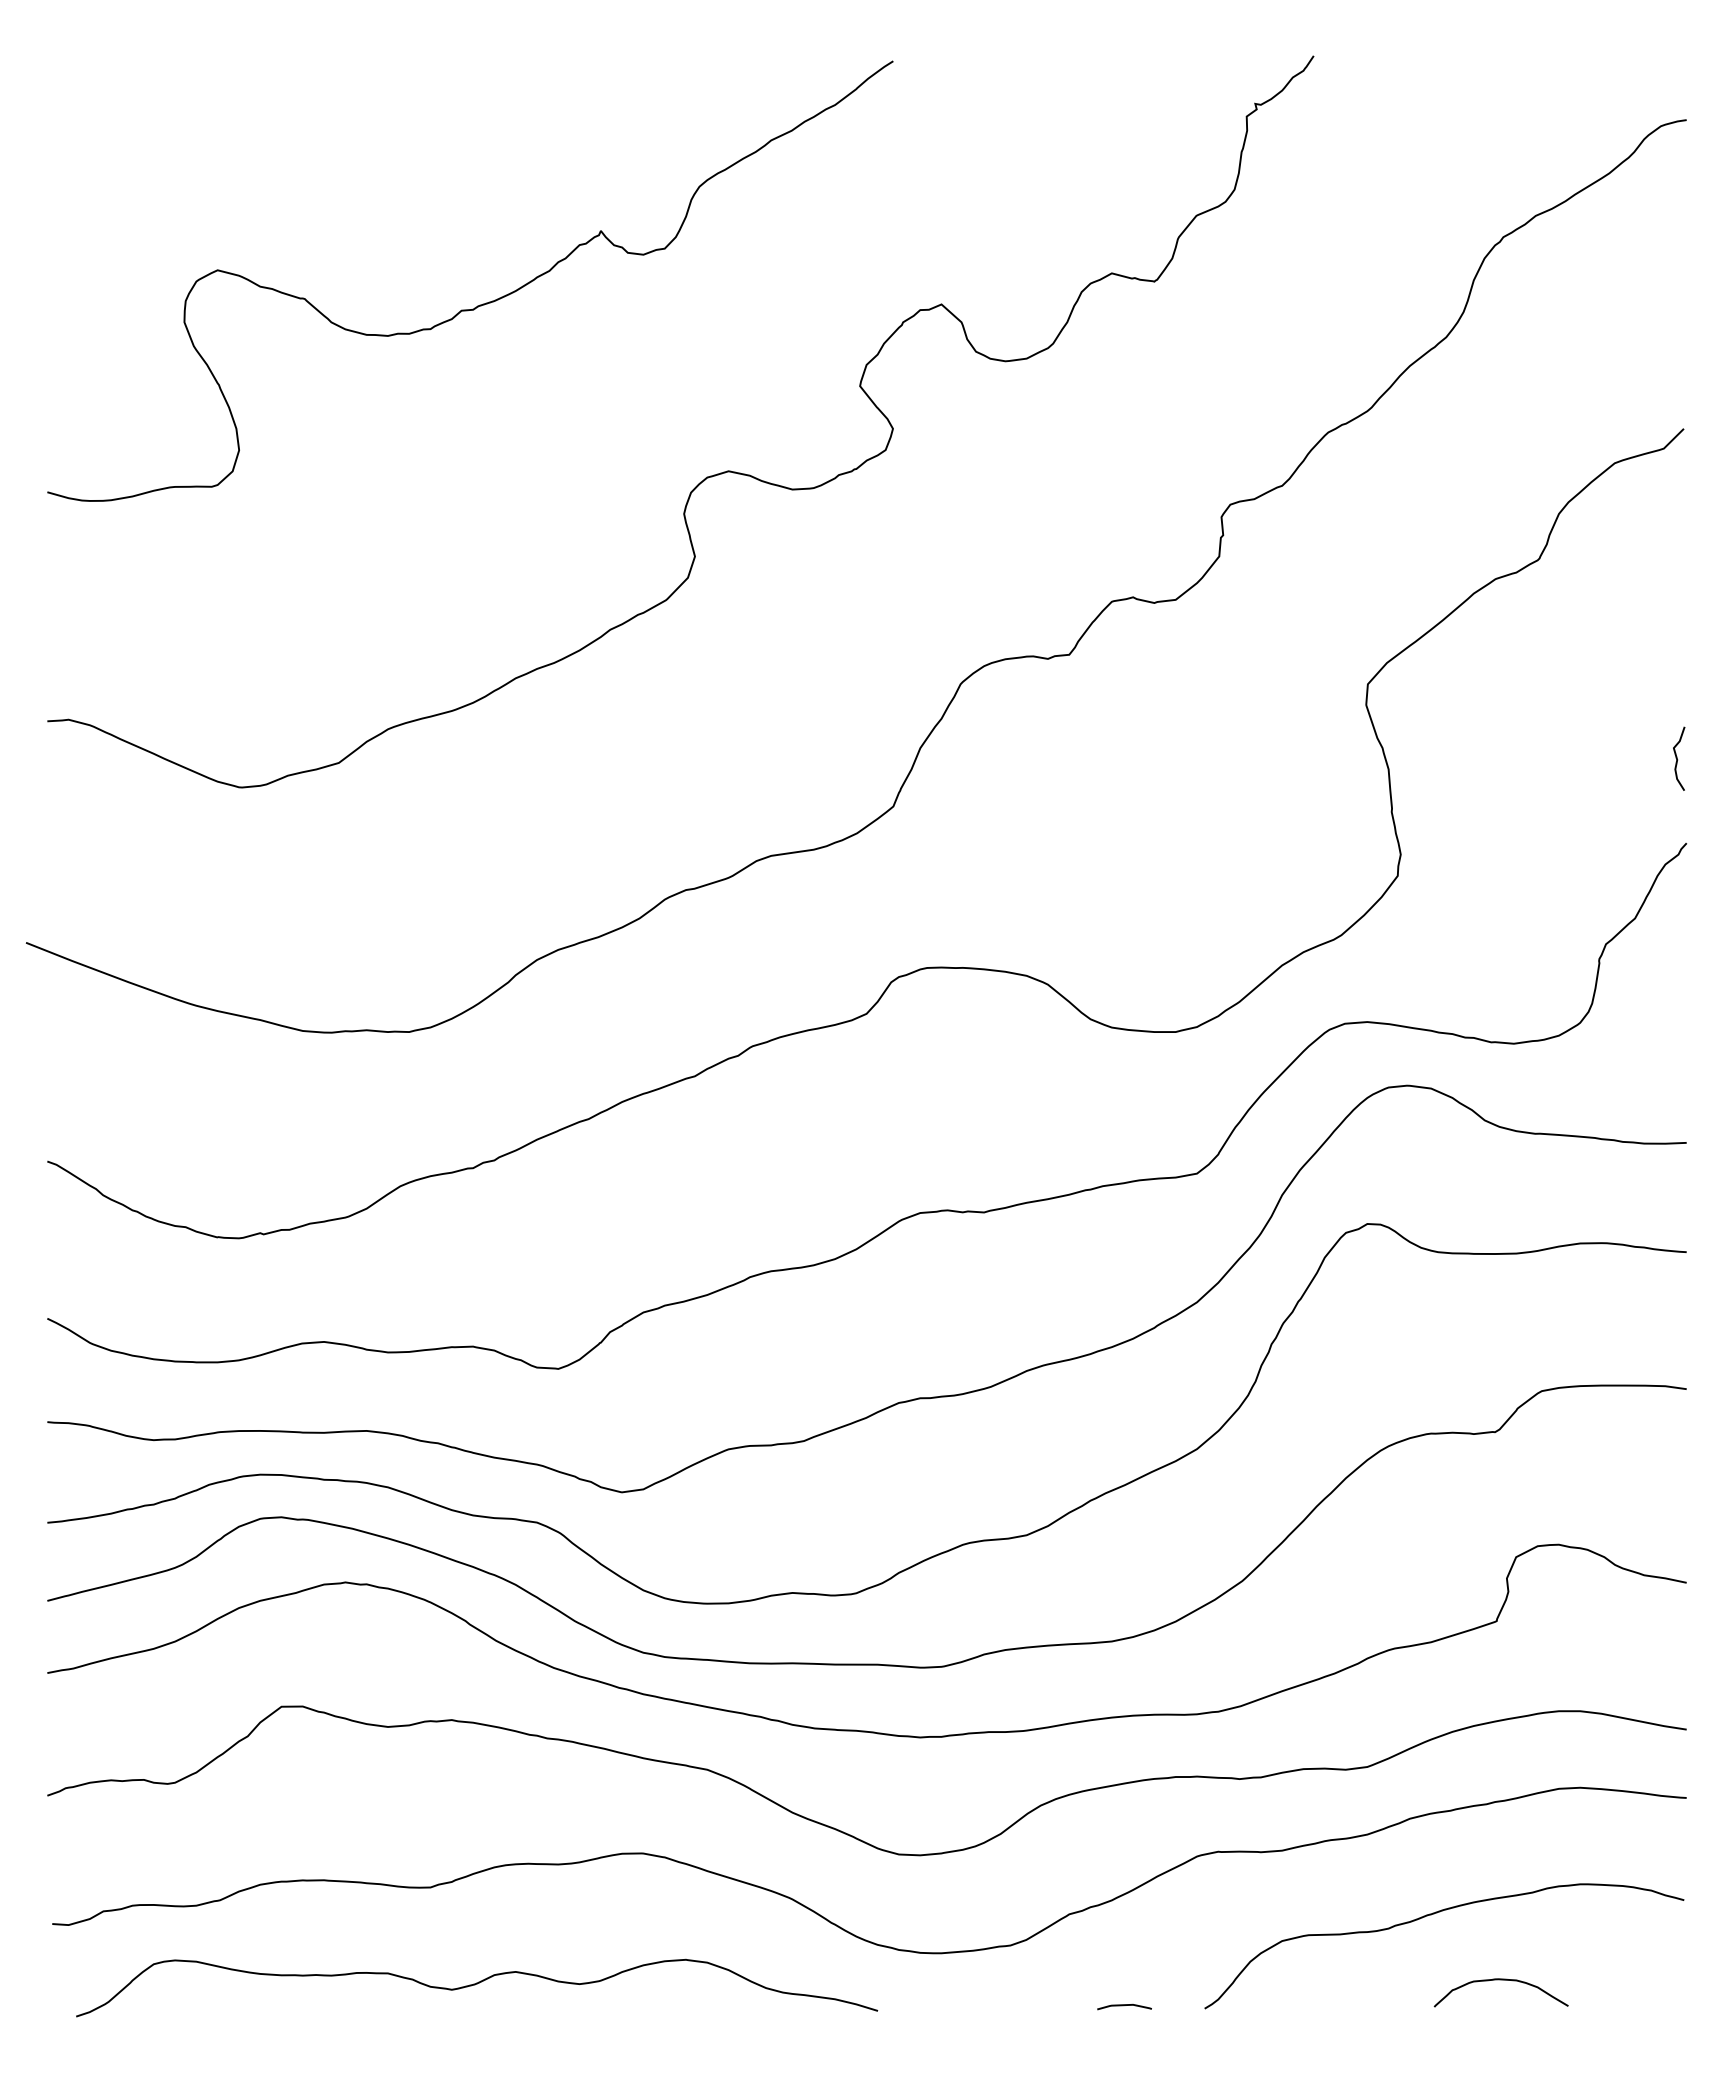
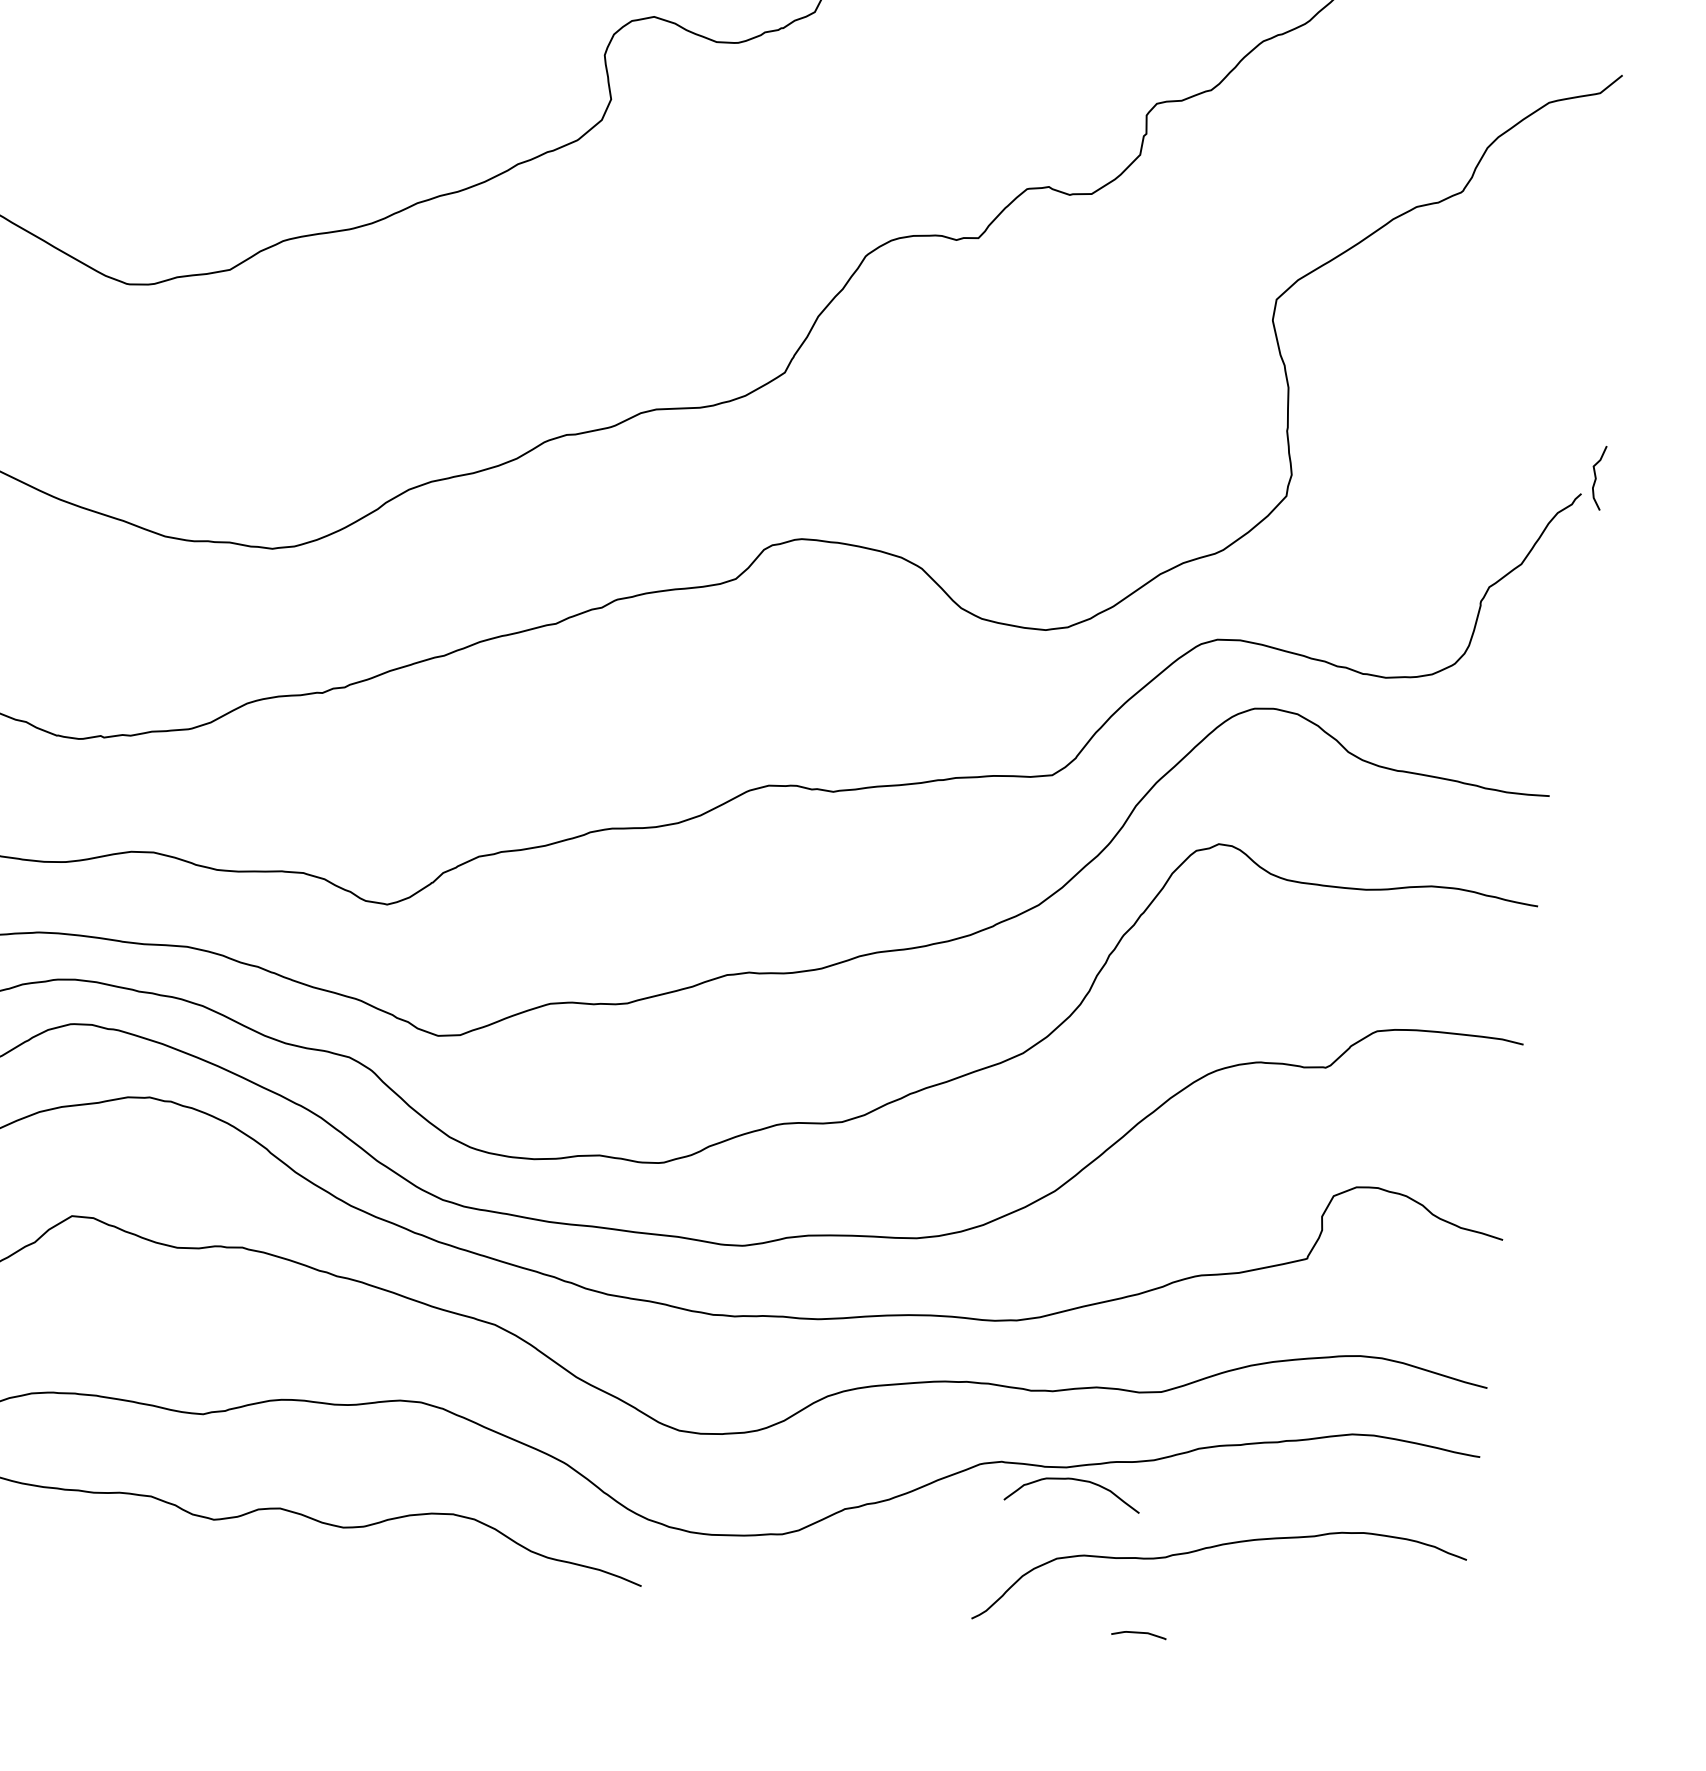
curve: (1677, 758) -> (1596, 477), moved
curve: (1500, 1980) -> (1073, 1480), moved
curve: (1124, 2005) -> (1139, 1633), moved

